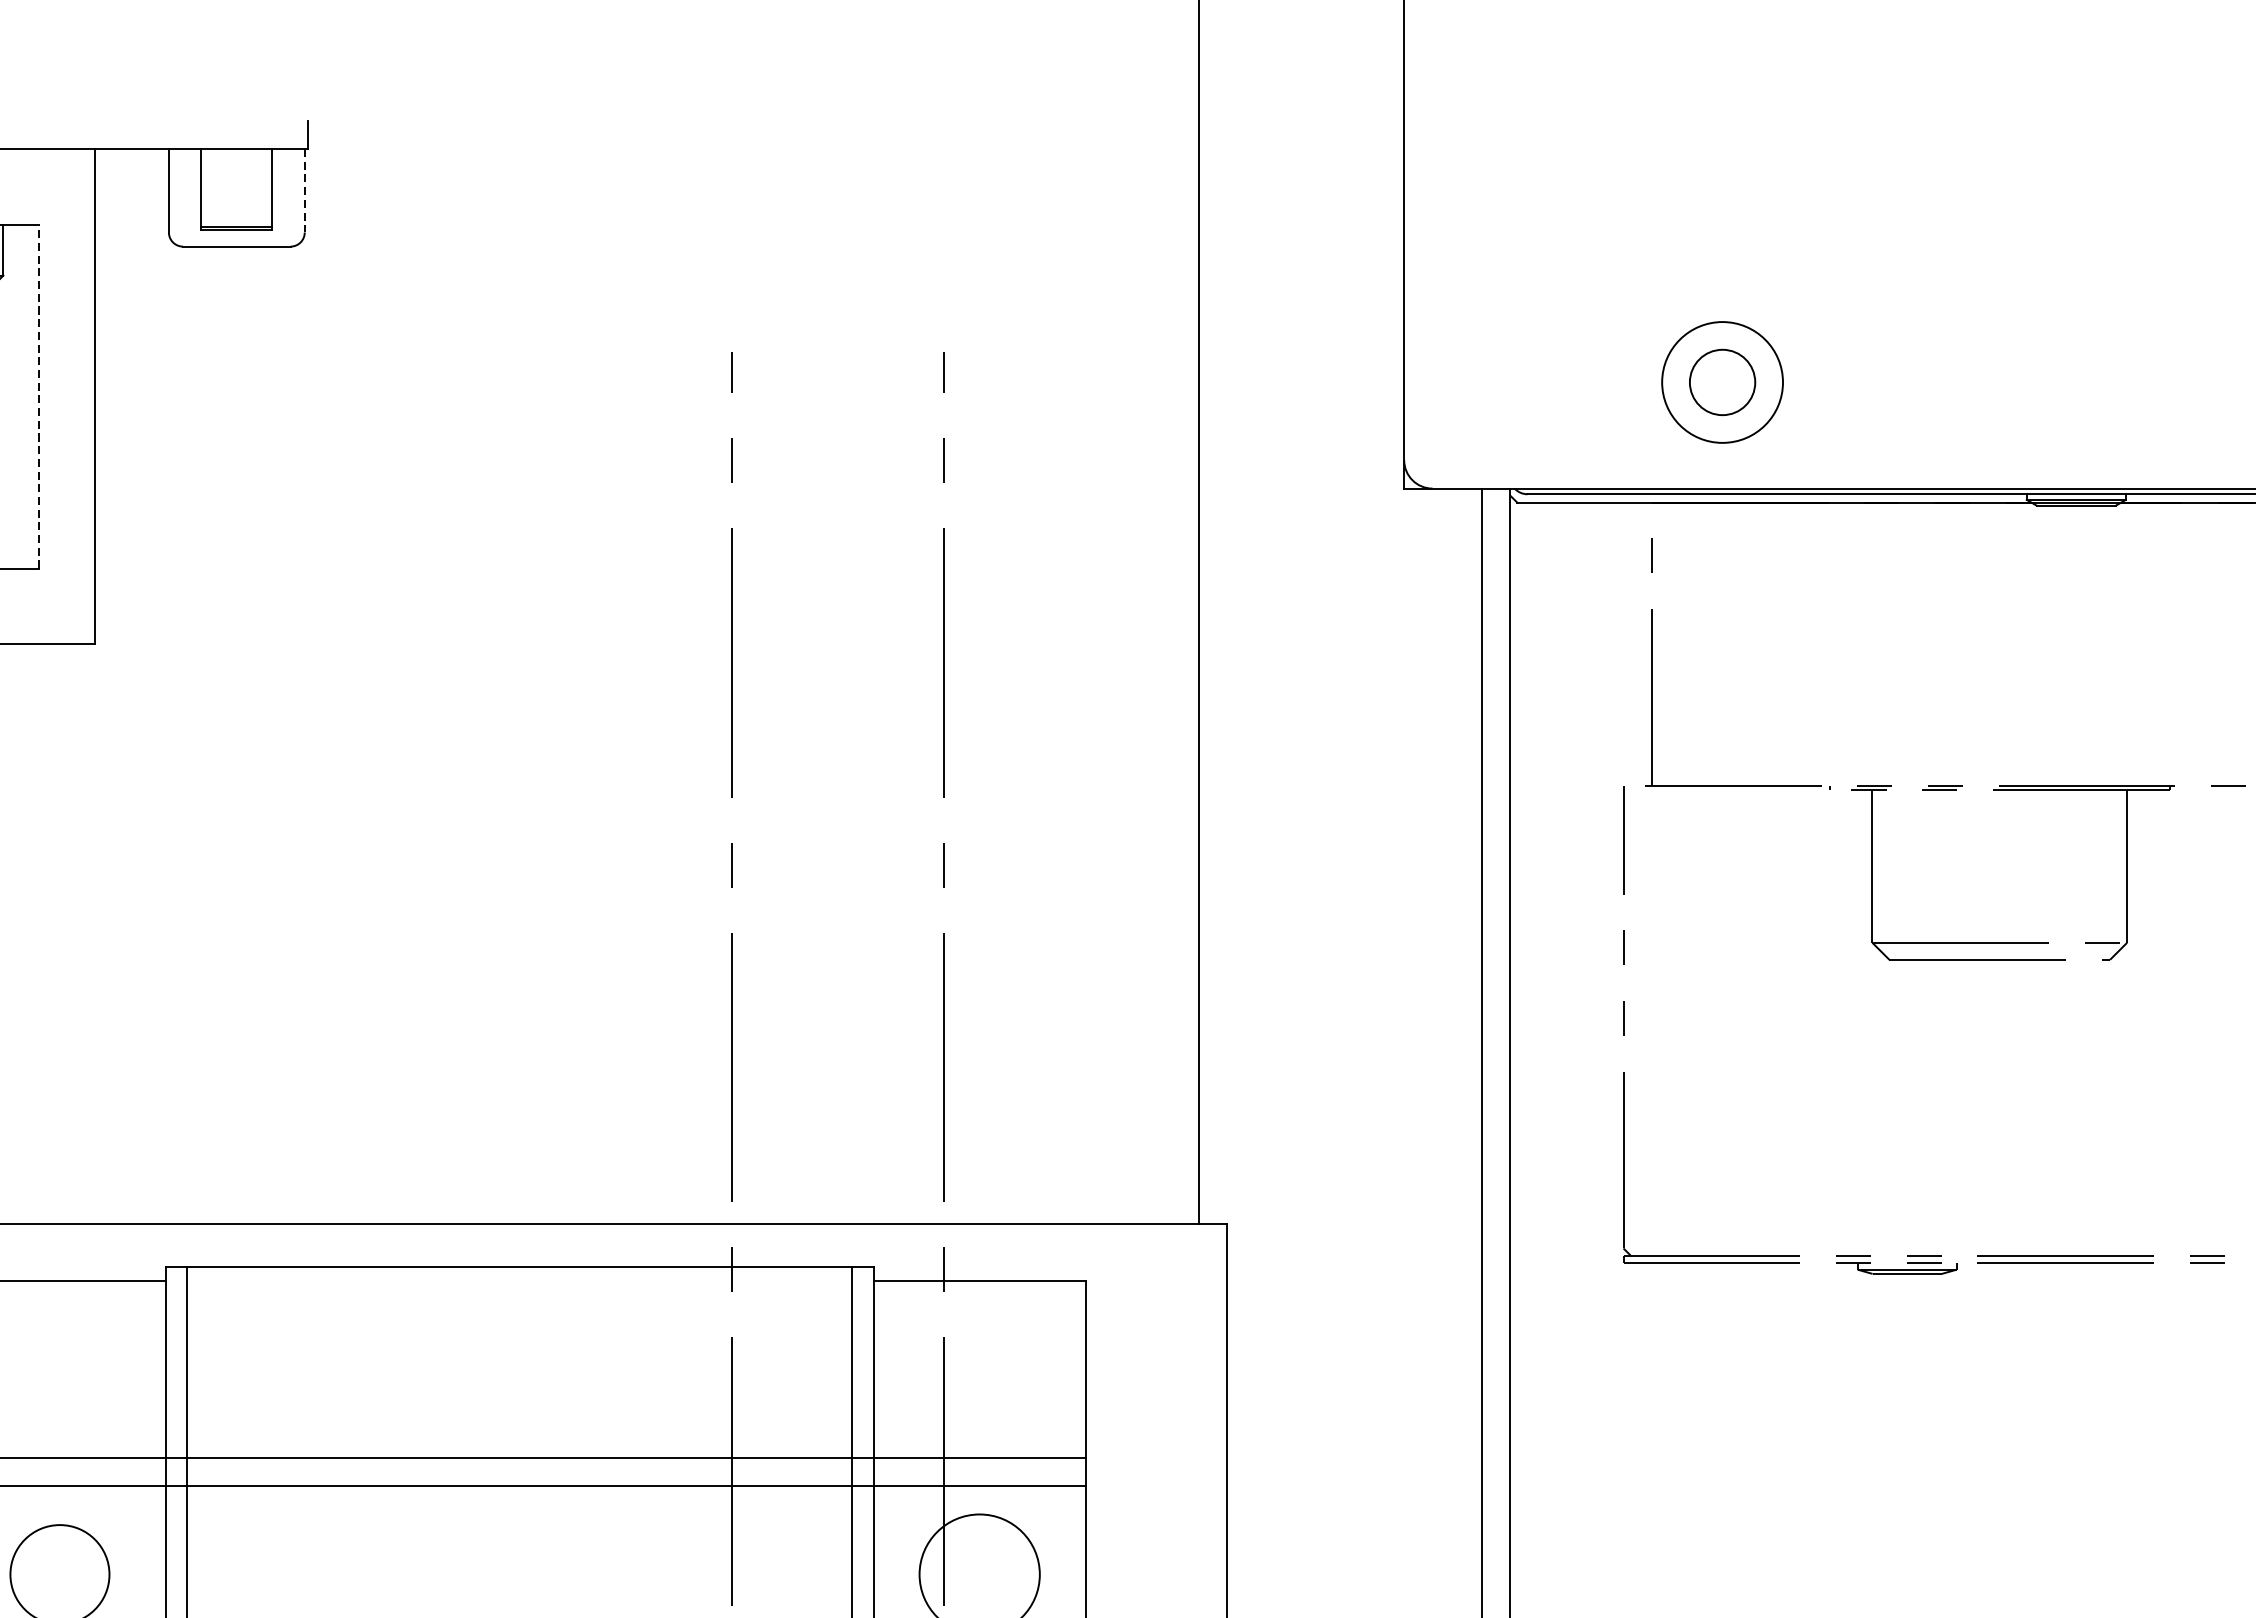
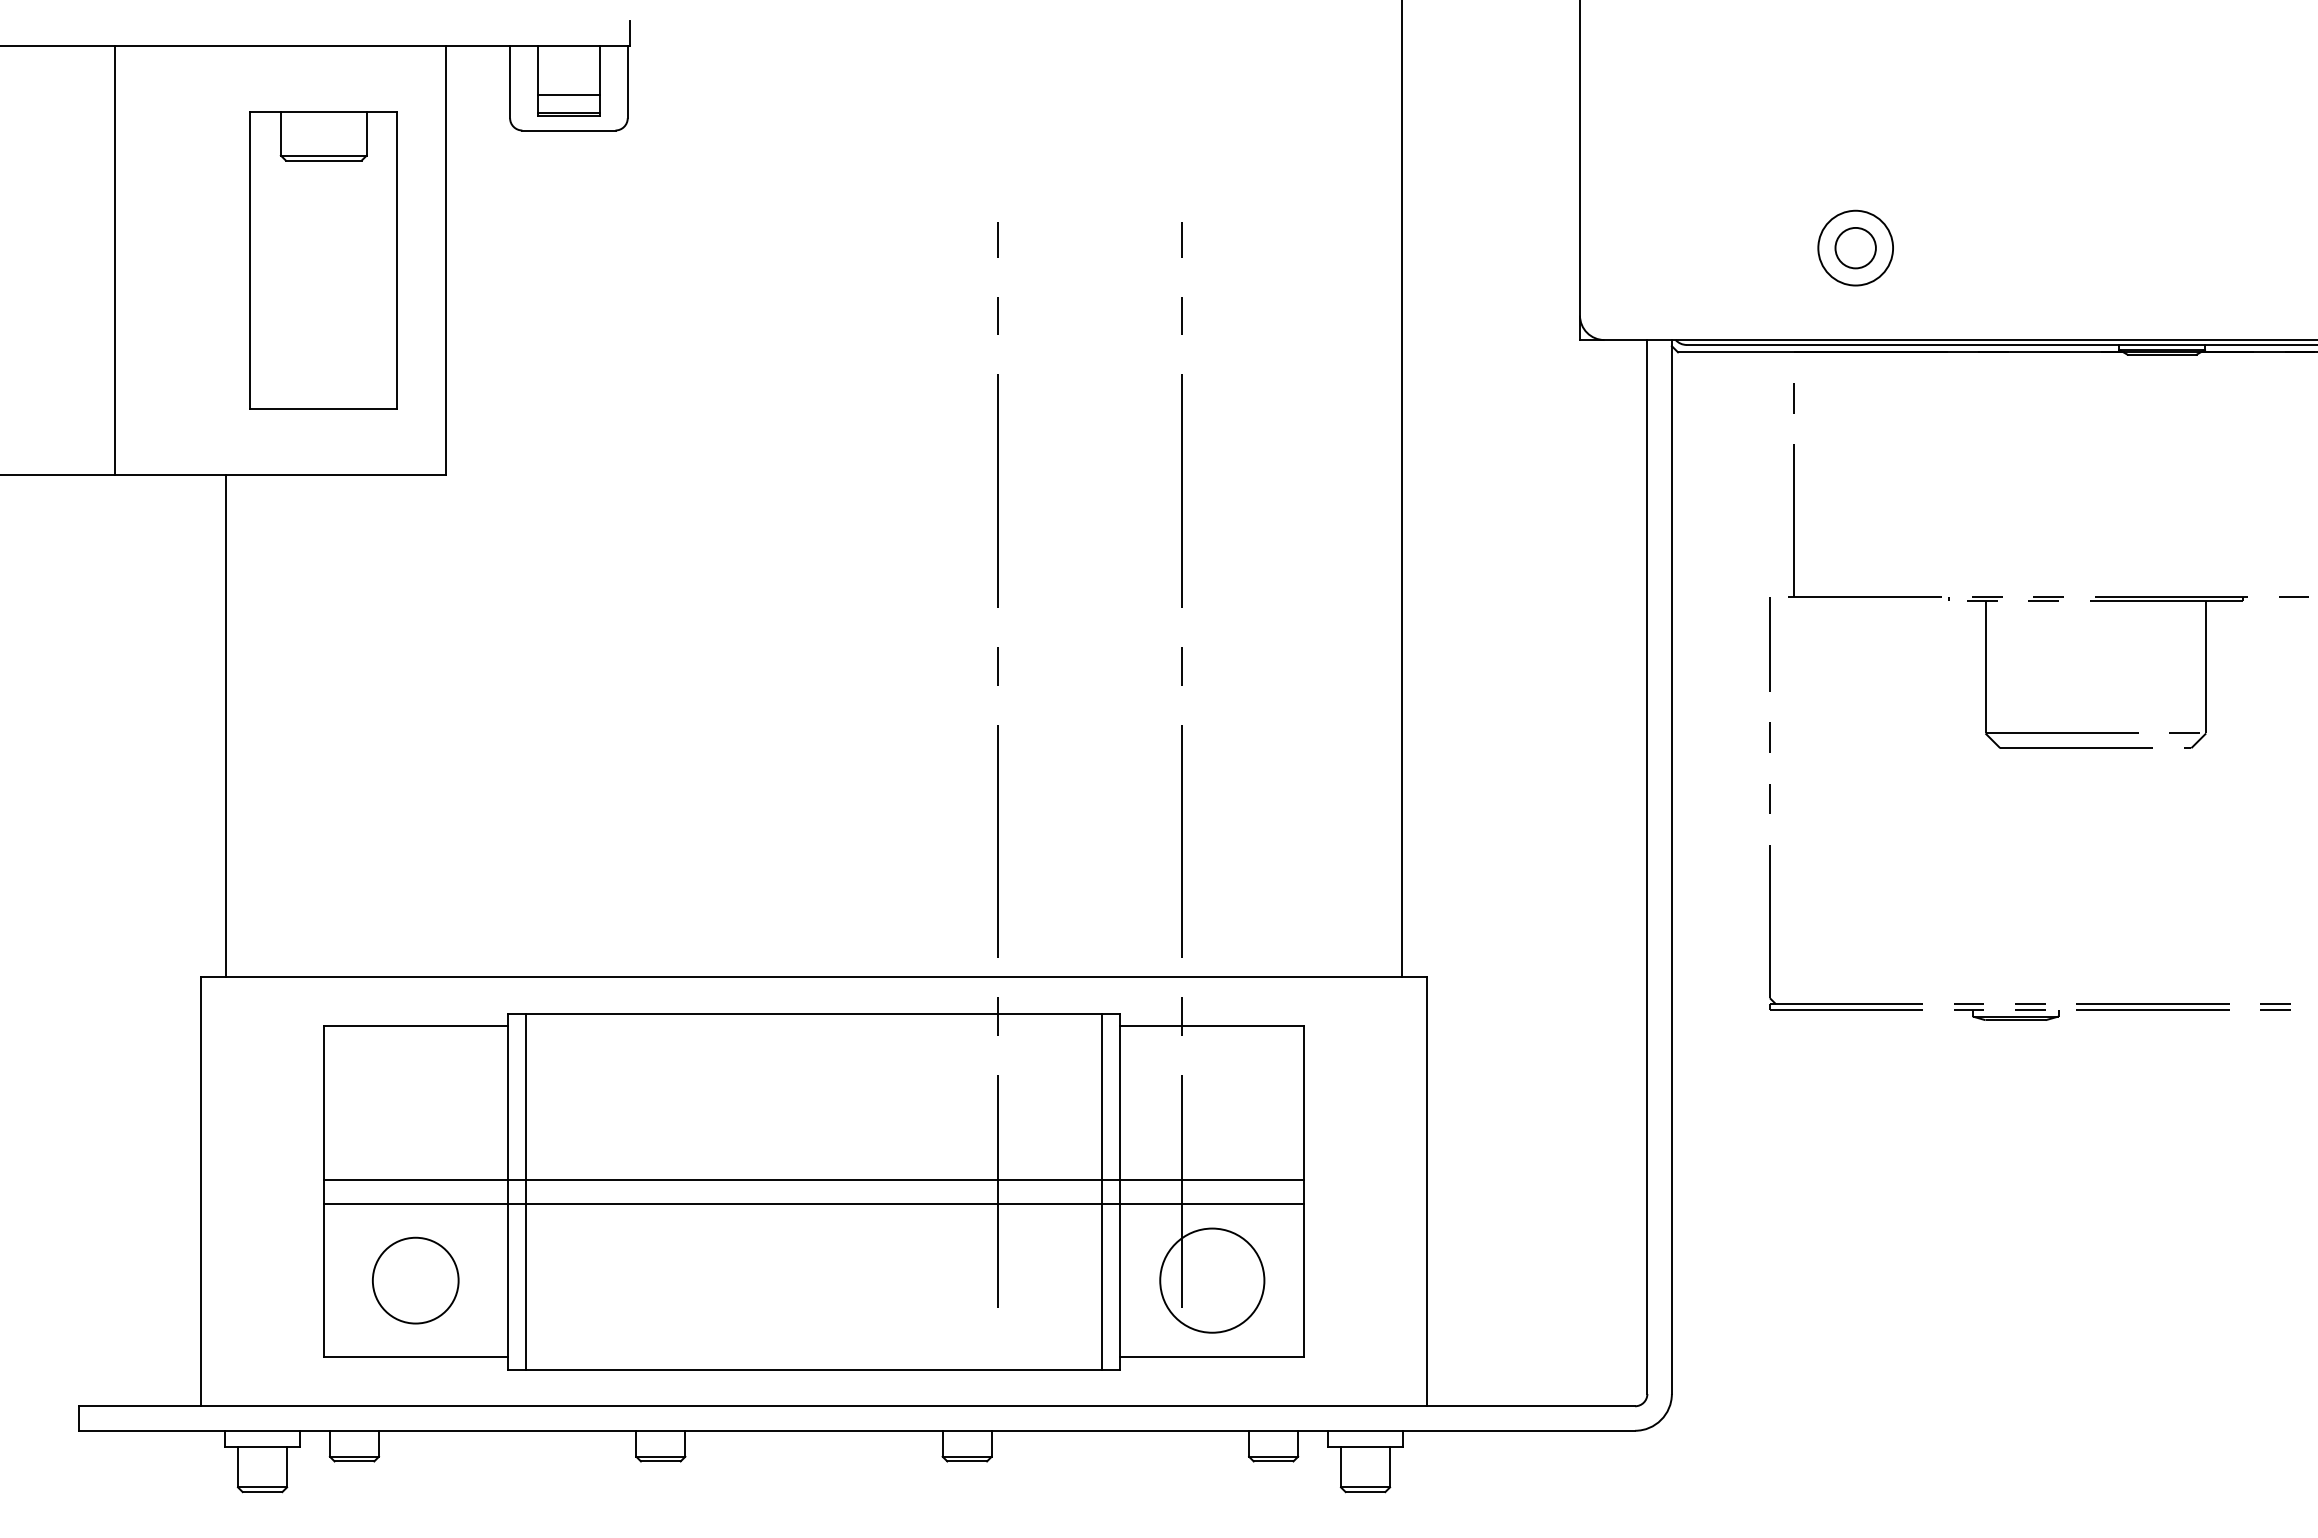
line: (304, 191) -> (627, 82), dashed -> solid
line: (236, 205) -> (568, 94), added
circle: (1722, 381) -> (1855, 247), size x0.71
circle: (1722, 381) -> (1855, 247), size x0.71
line: (38, 396) -> (397, 260), dashed -> solid

